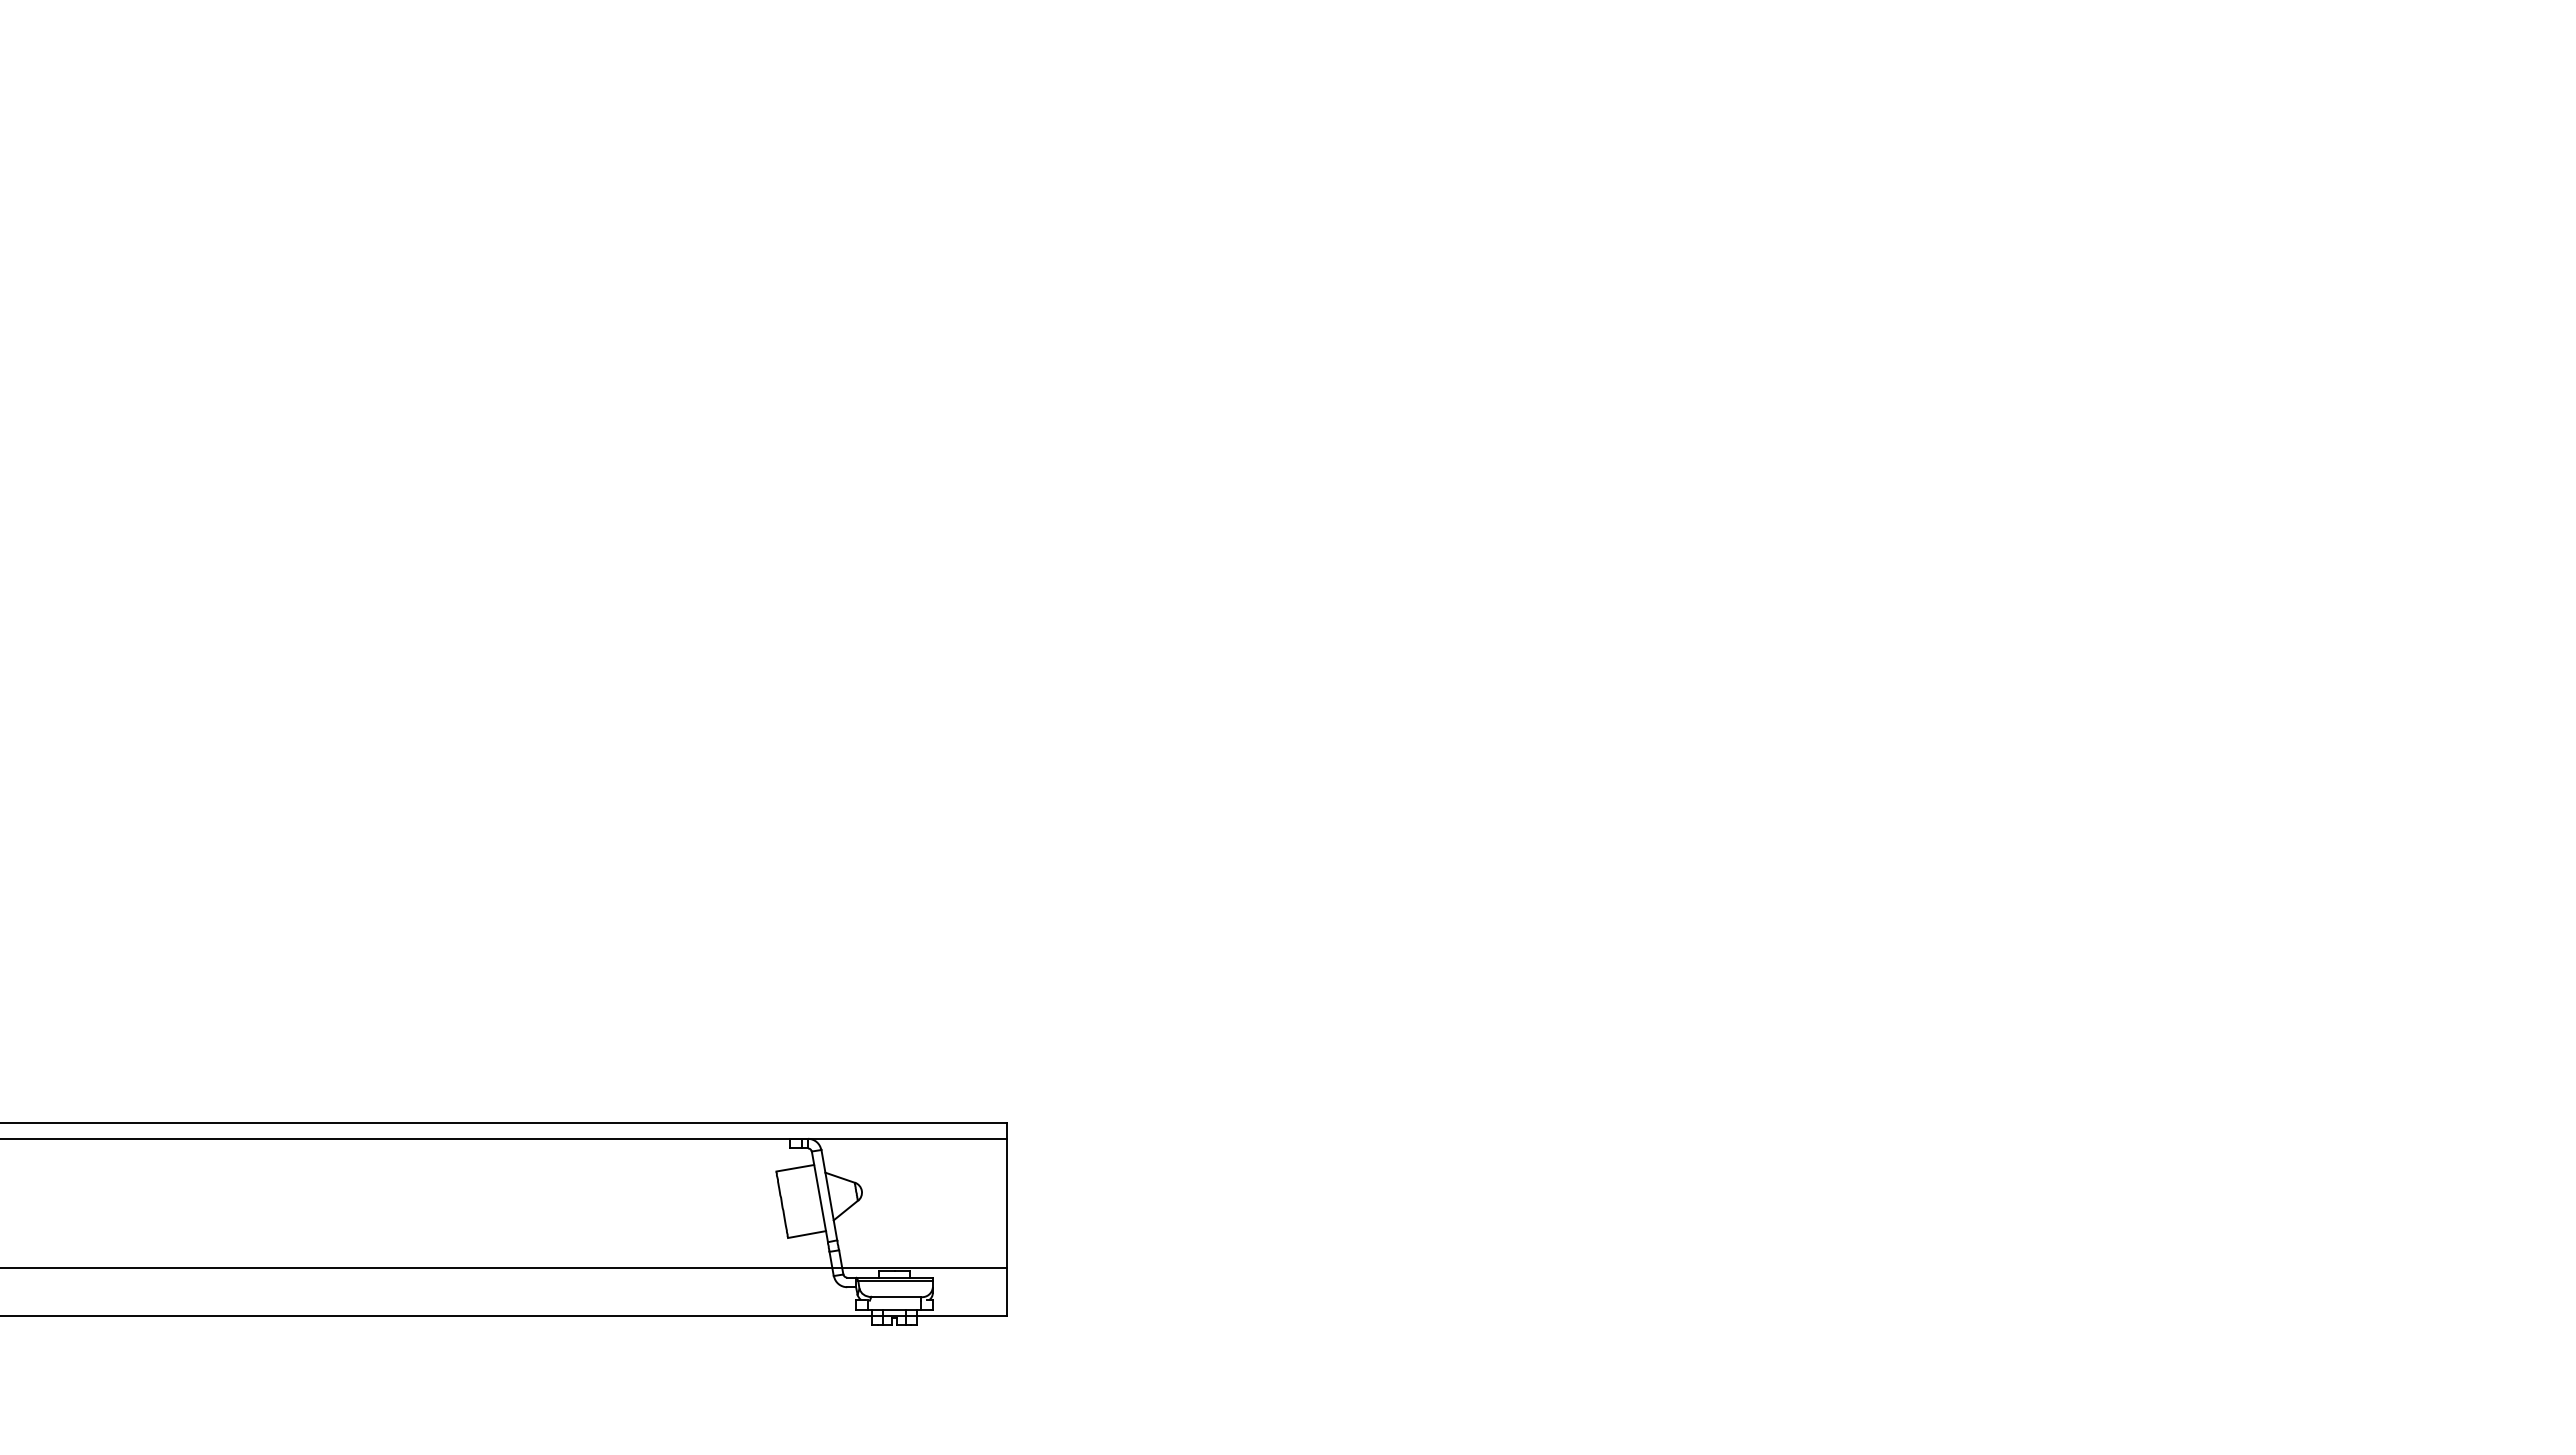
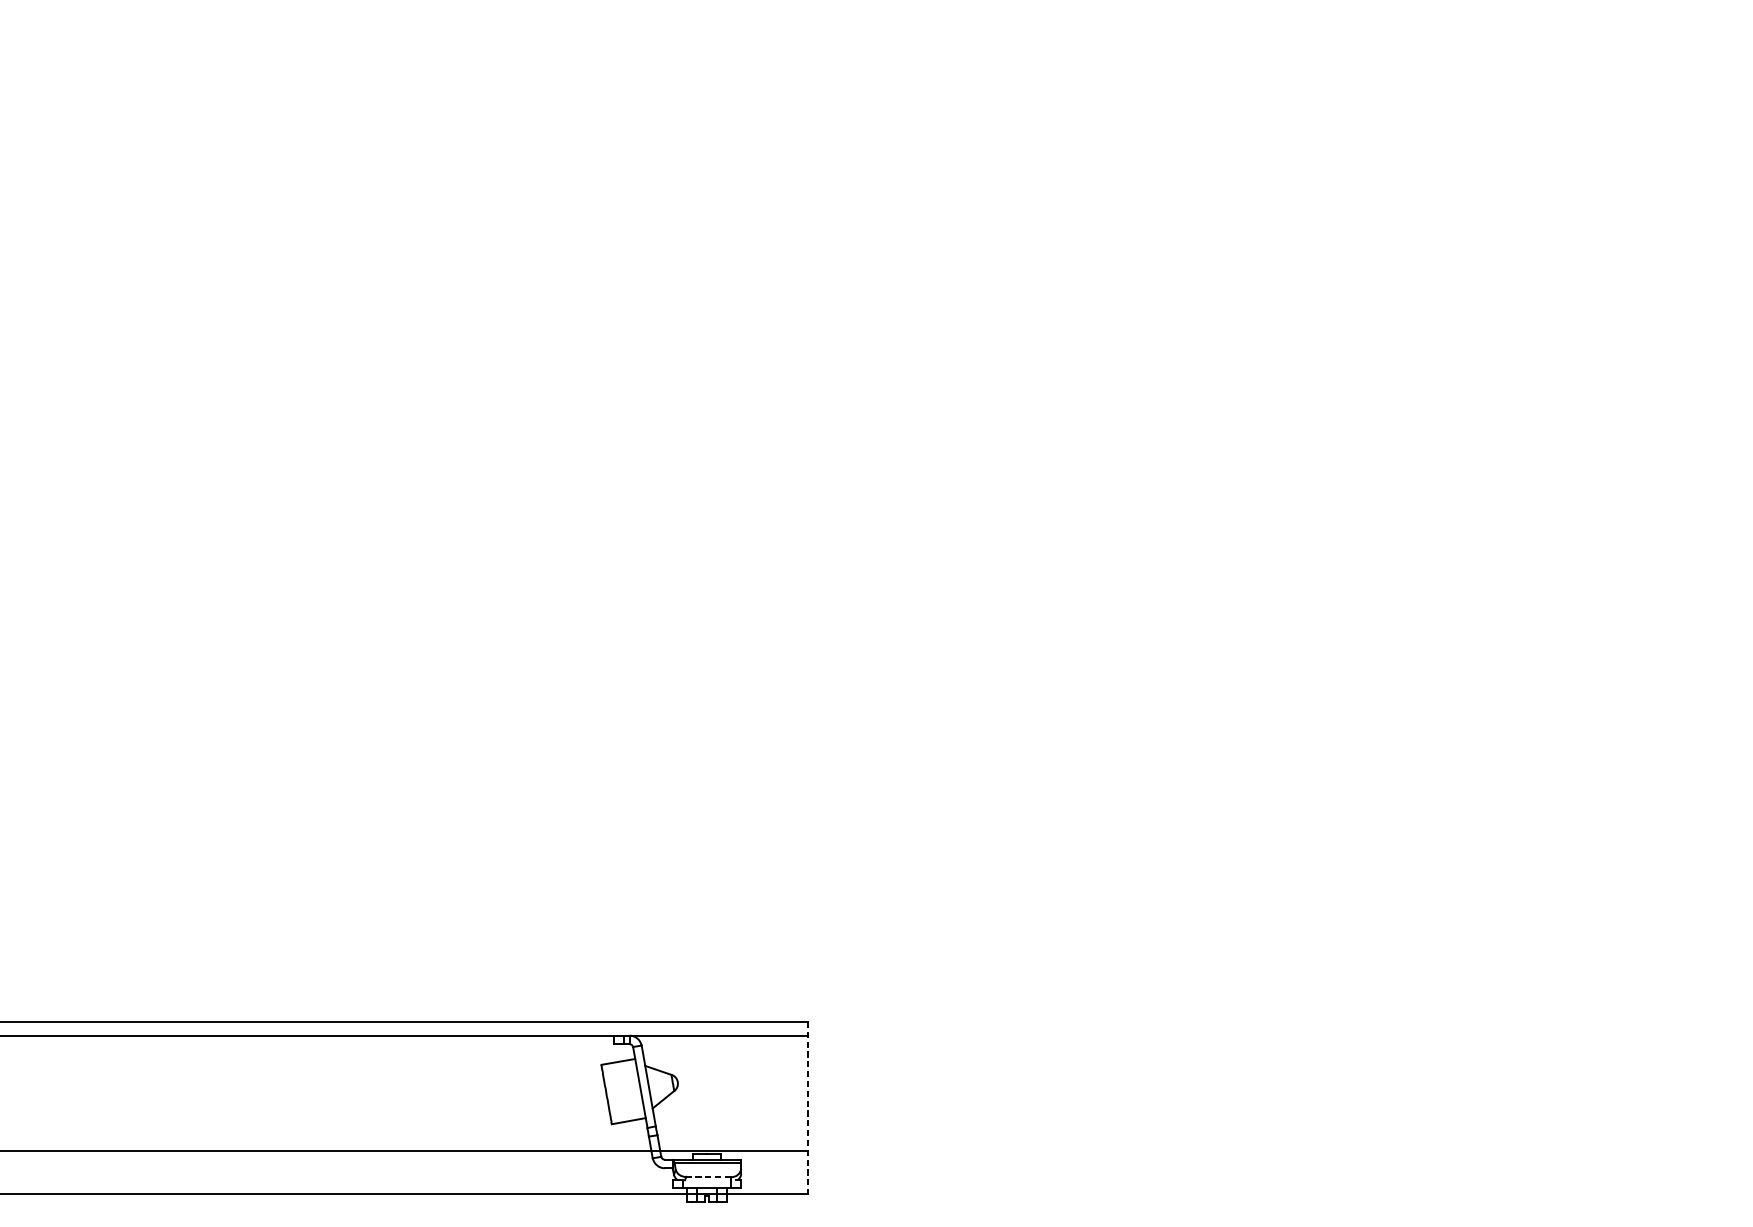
line: (1007, 1220) -> (807, 1108), solid -> dashed
line: (896, 1296) -> (708, 1176), solid -> dashed

